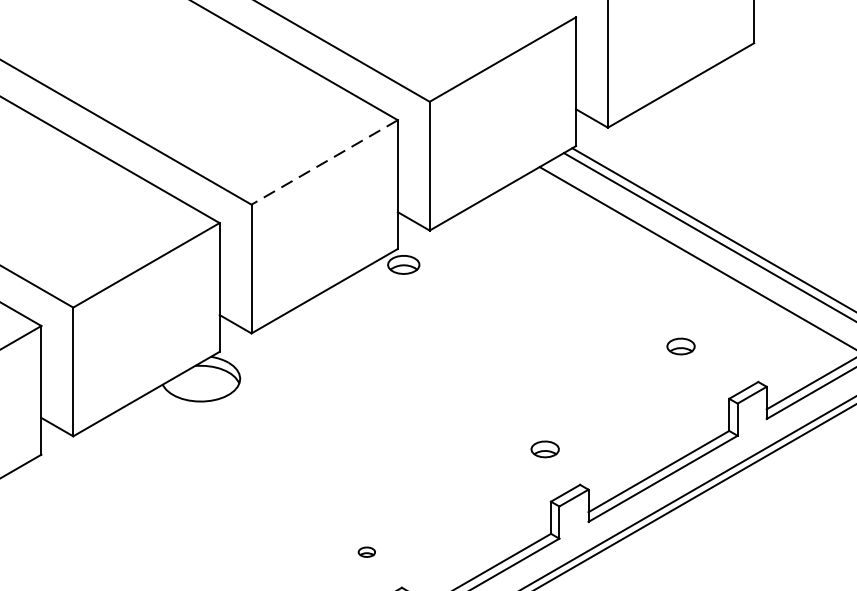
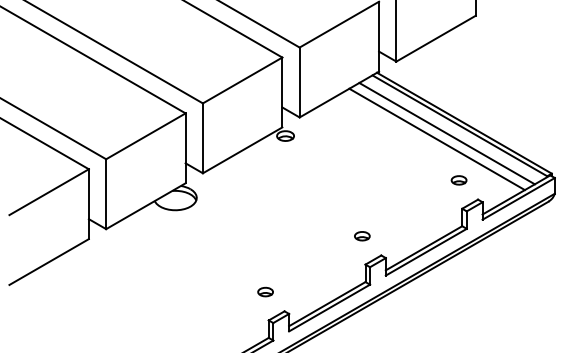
line: (324, 162) -> (242, 80), dashed -> solid
line: (681, 271) -> (436, 139), added
part: (679, 346) -> (458, 180), moved
part: (366, 551) -> (265, 291), size x1.67

